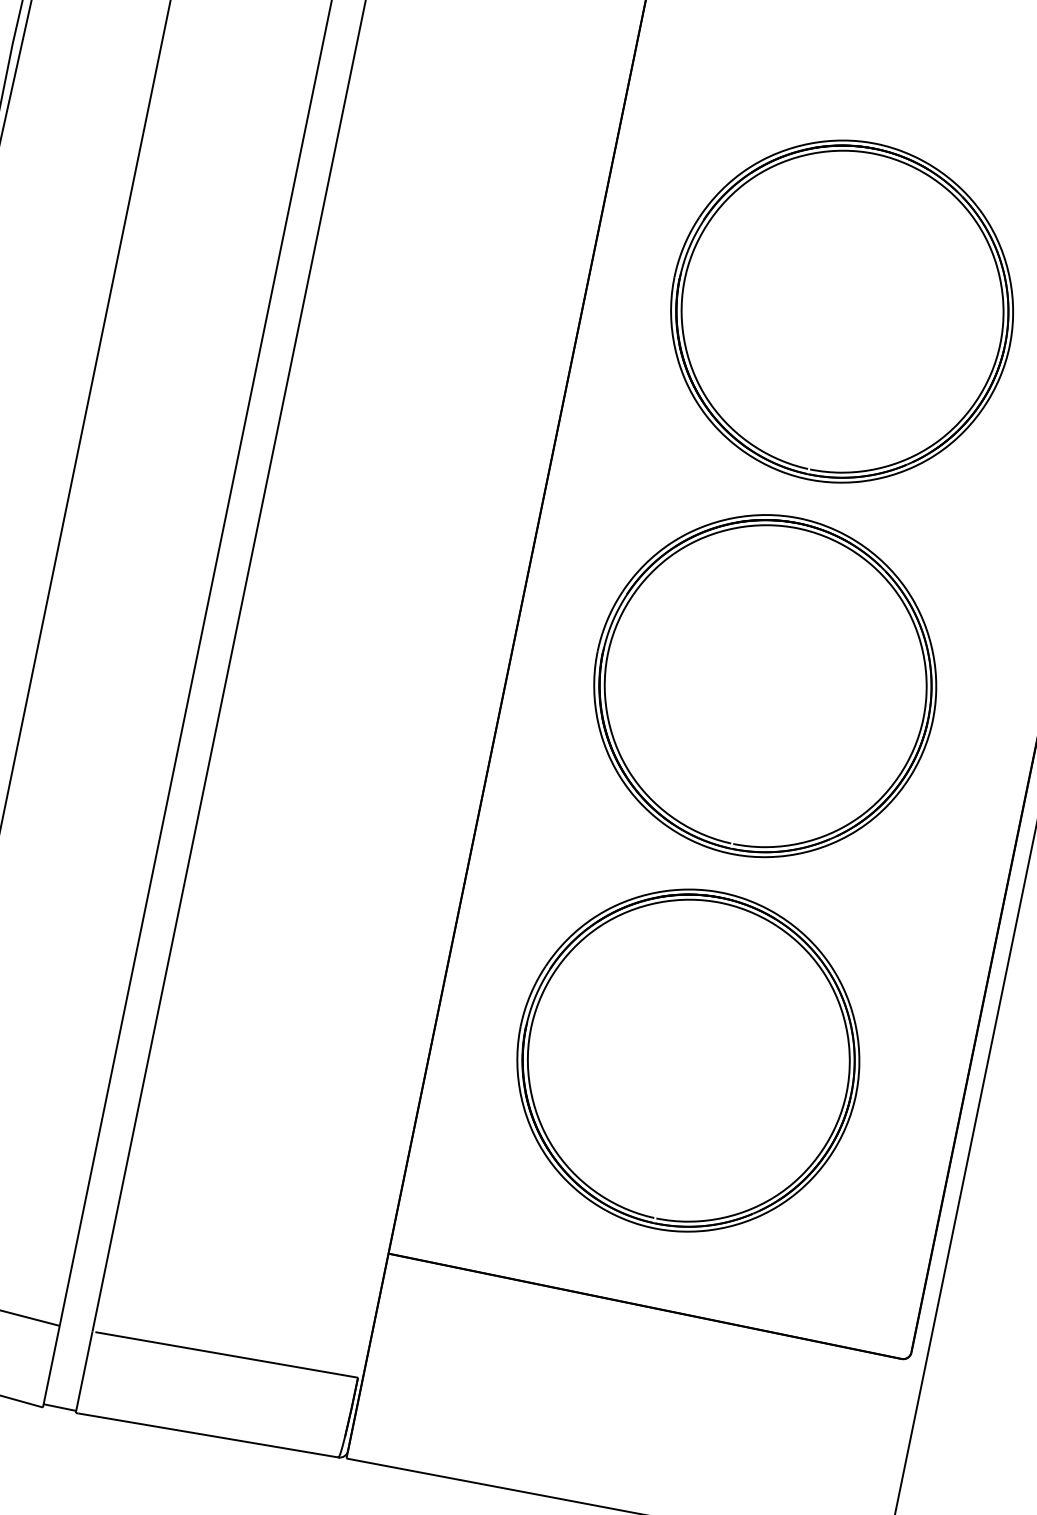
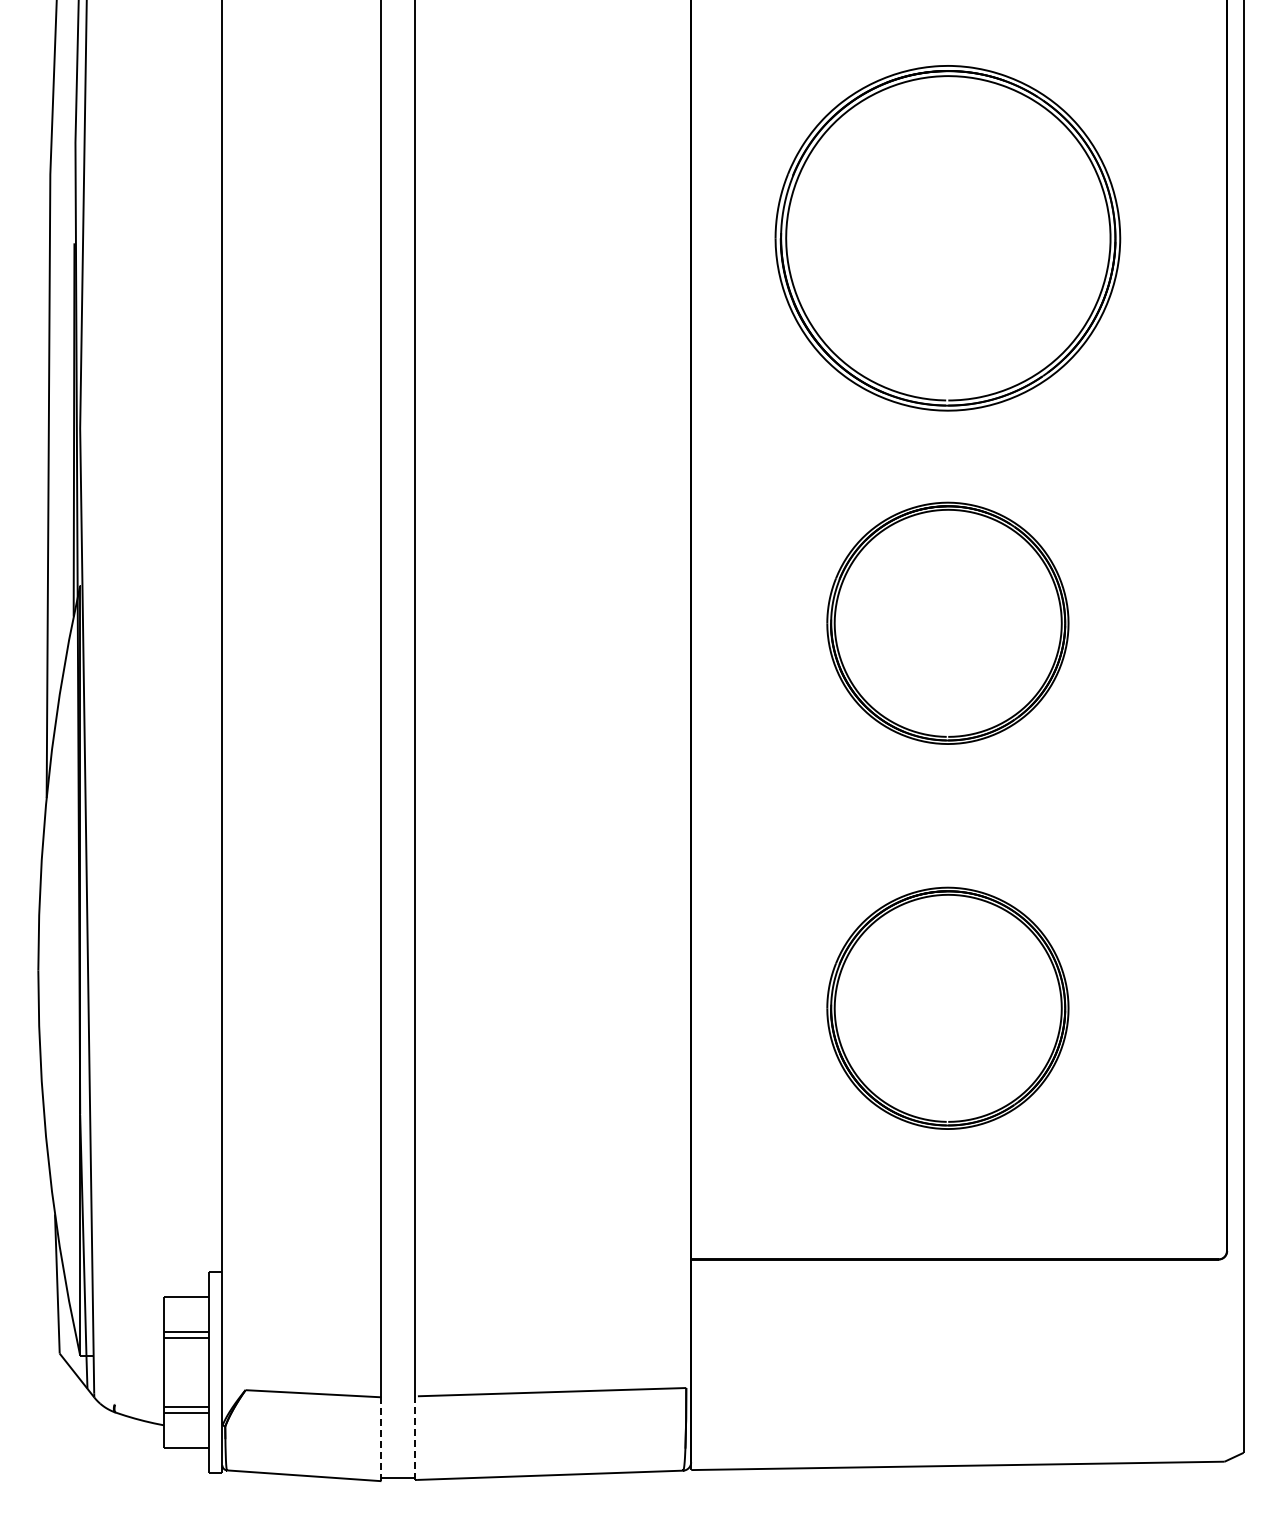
part: (764, 686) -> (947, 623), size x0.7
part: (687, 1060) -> (947, 1008), size x0.7
line: (51, 1366) -> (381, 1439), solid -> dashed
line: (83, 1372) -> (414, 1438), solid -> dashed

